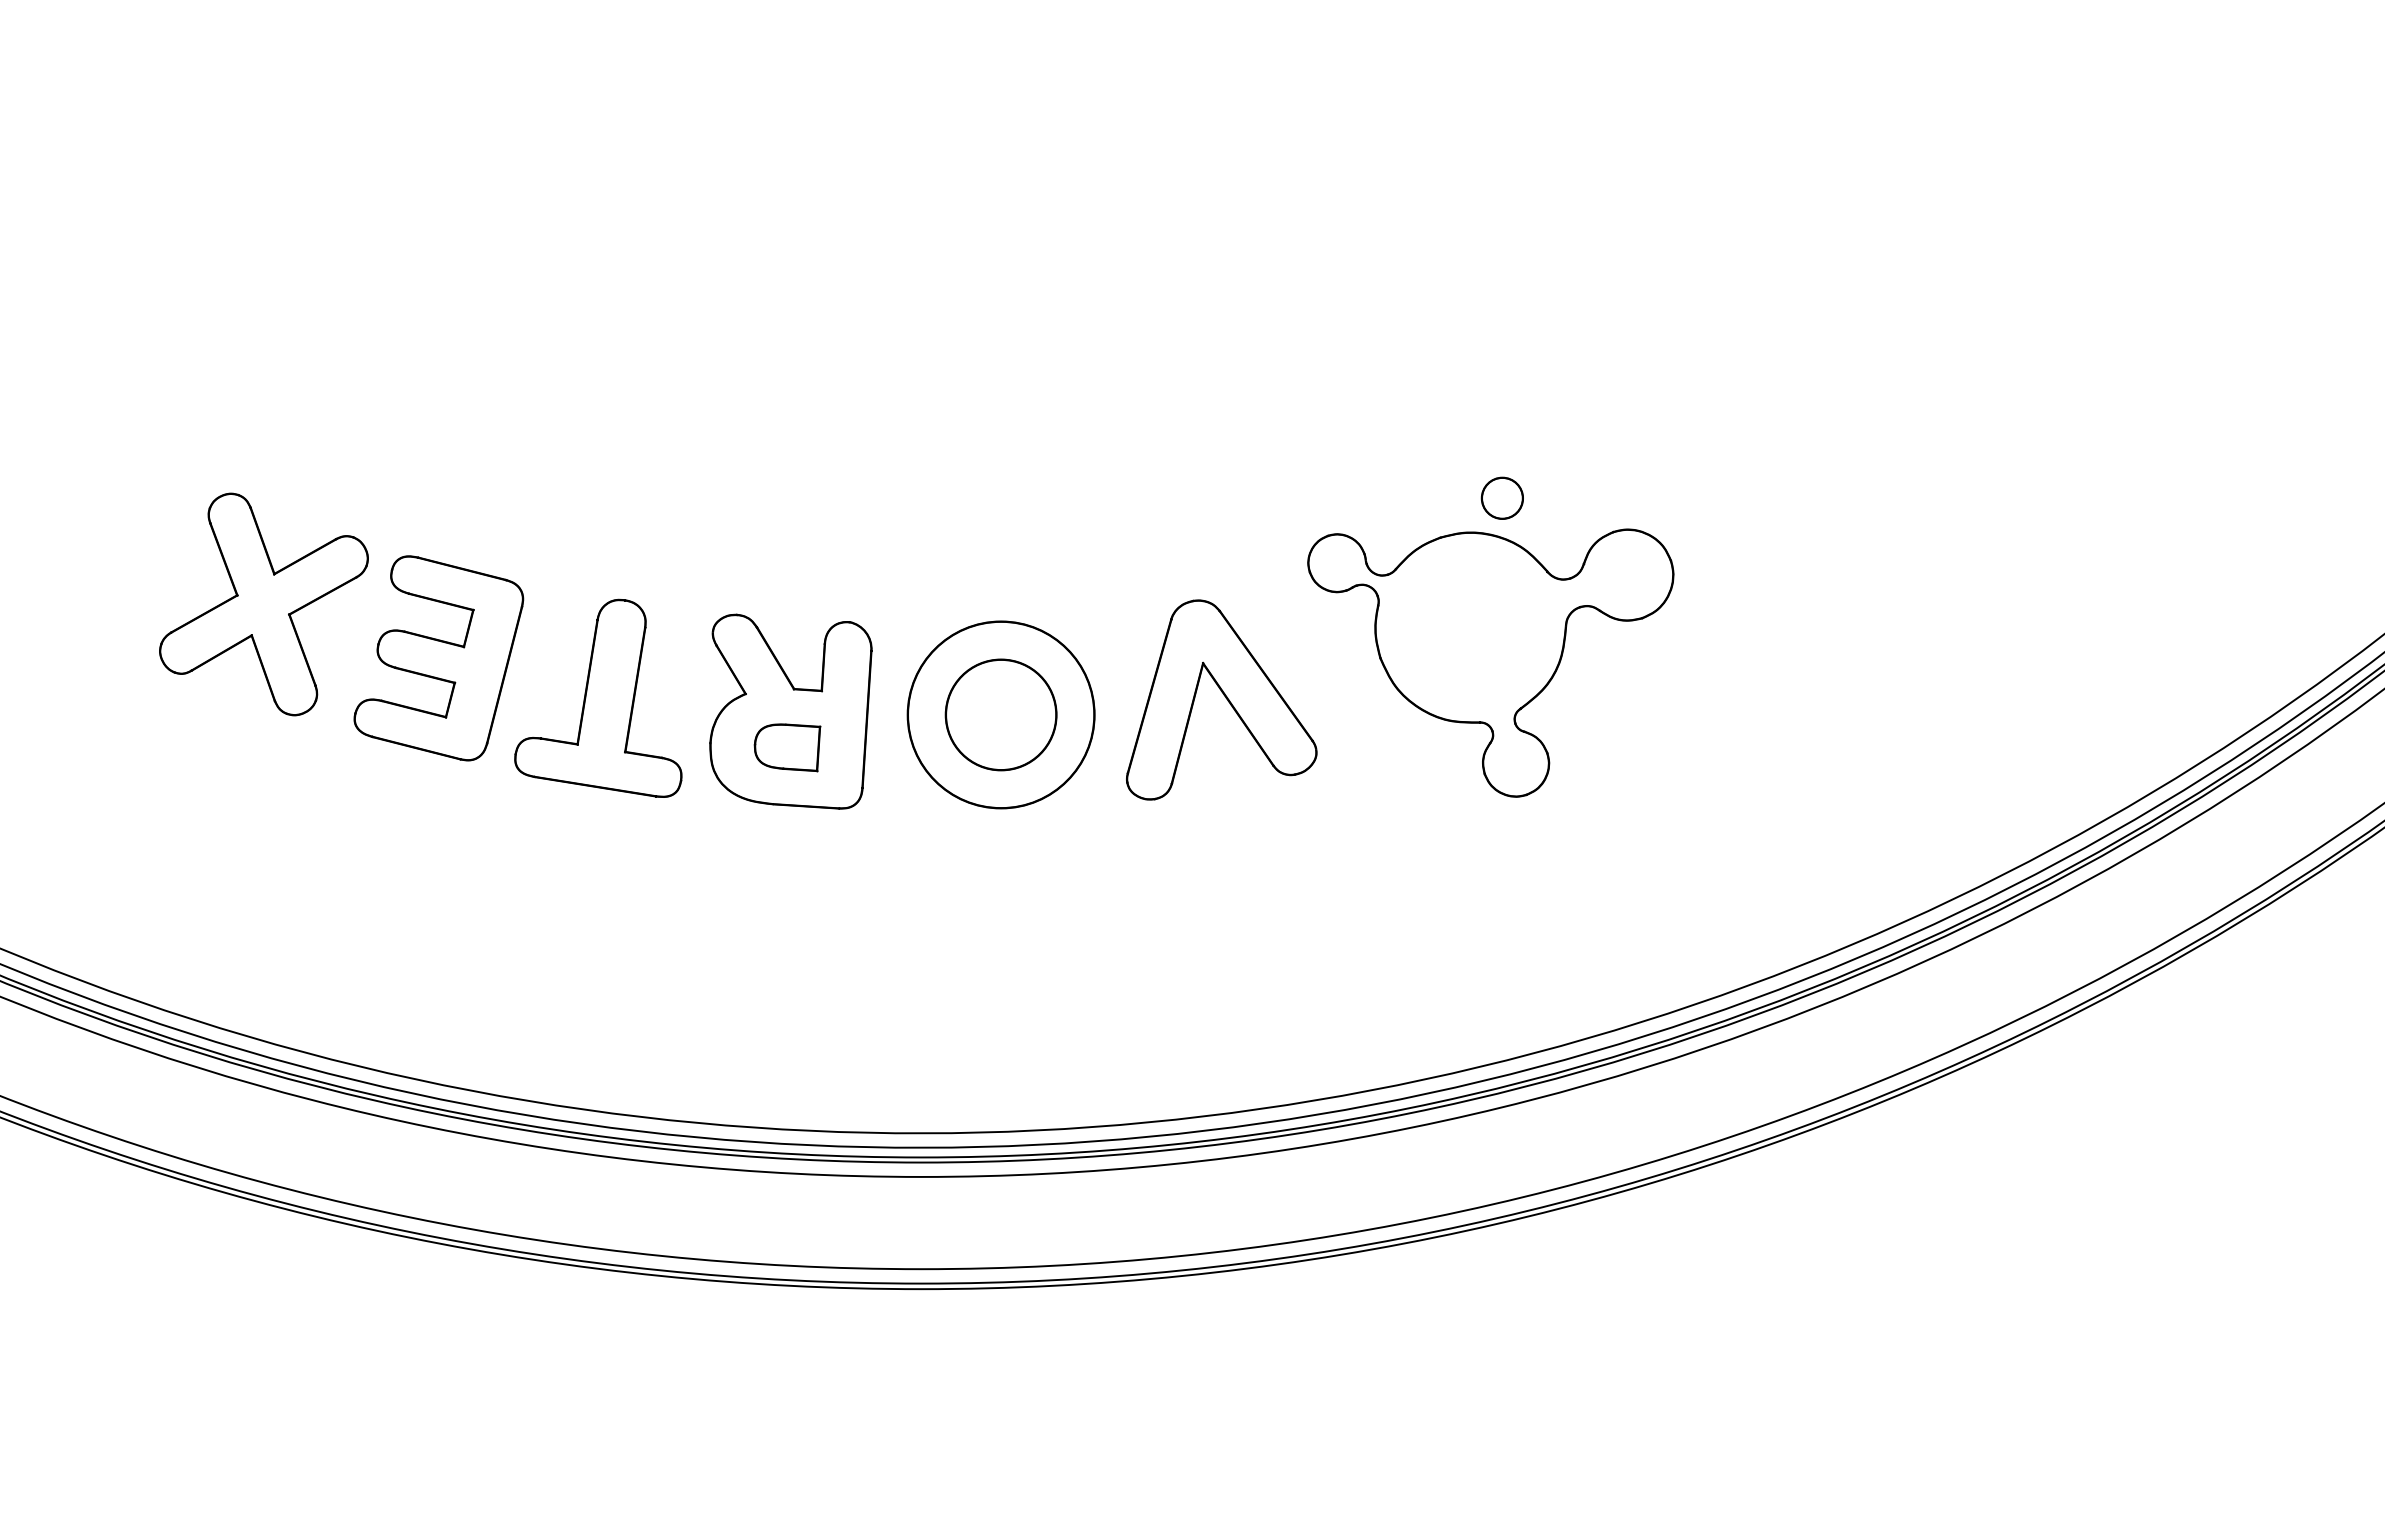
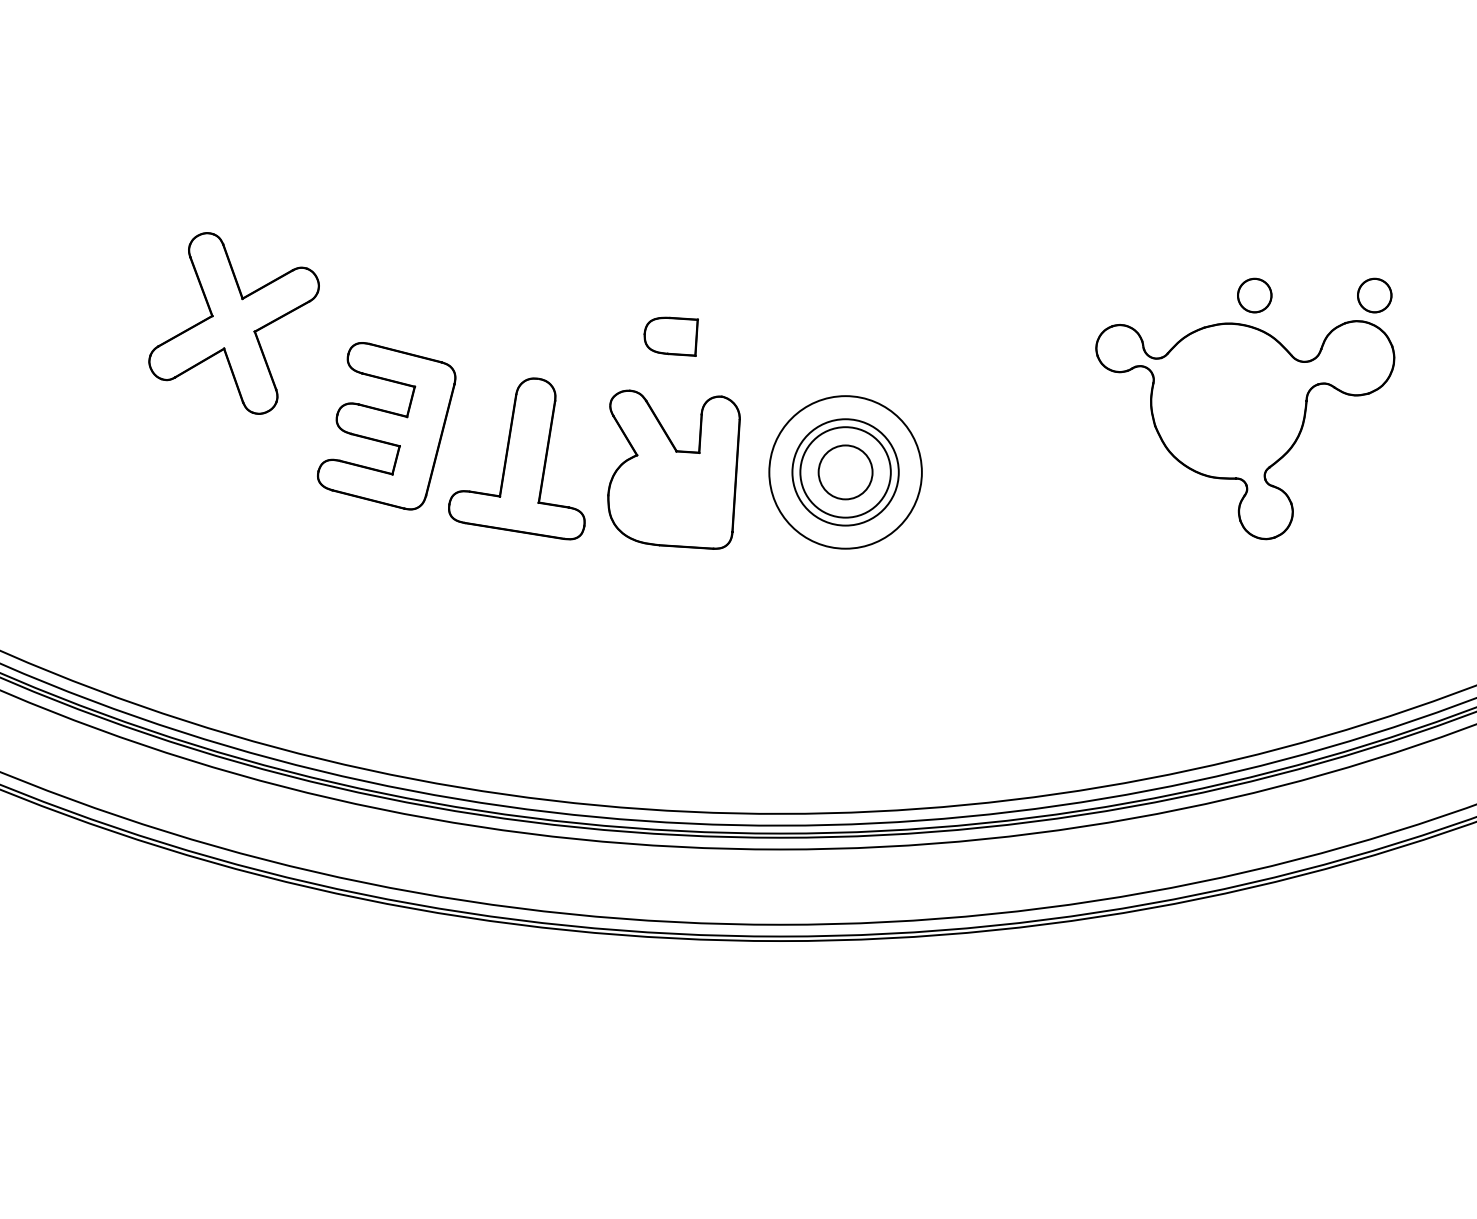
circle: (1648, 497) -> (1373, 294), added
part: (263, 604) -> (233, 323), moved
part: (1221, 699) -> (1025, 459), removed
circle: (1001, 714) -> (845, 472), size x0.6
circle: (1001, 714) -> (845, 472), size x0.7
part: (787, 747) -> (671, 336), moved

